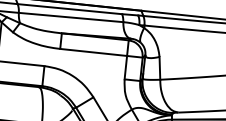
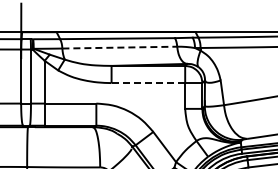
line: (71, 17) -> (120, 47), solid -> dashed
line: (93, 52) -> (148, 83), solid -> dashed

